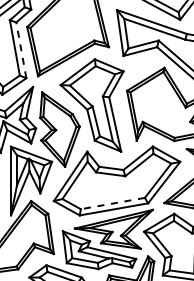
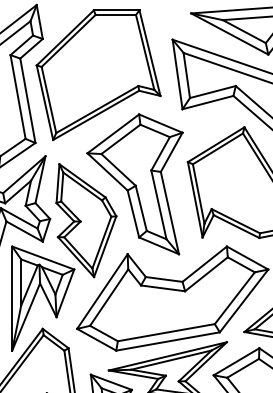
line: (21, 49) -> (28, 99), dashed -> solid
line: (112, 203) -> (165, 332), dashed -> solid

